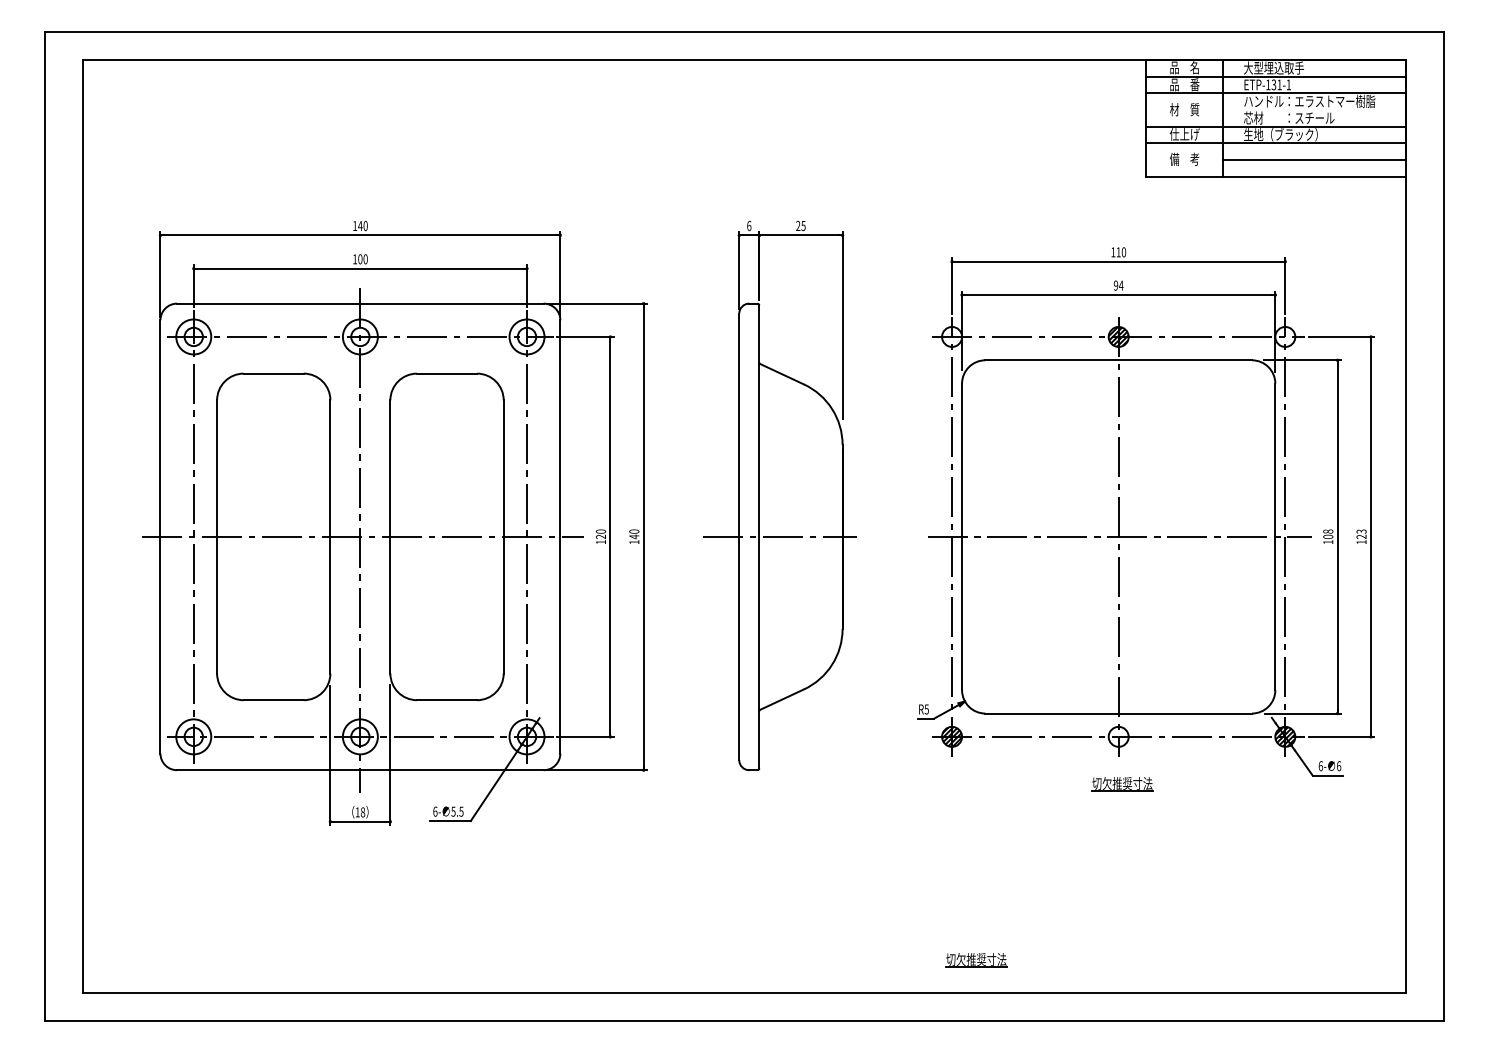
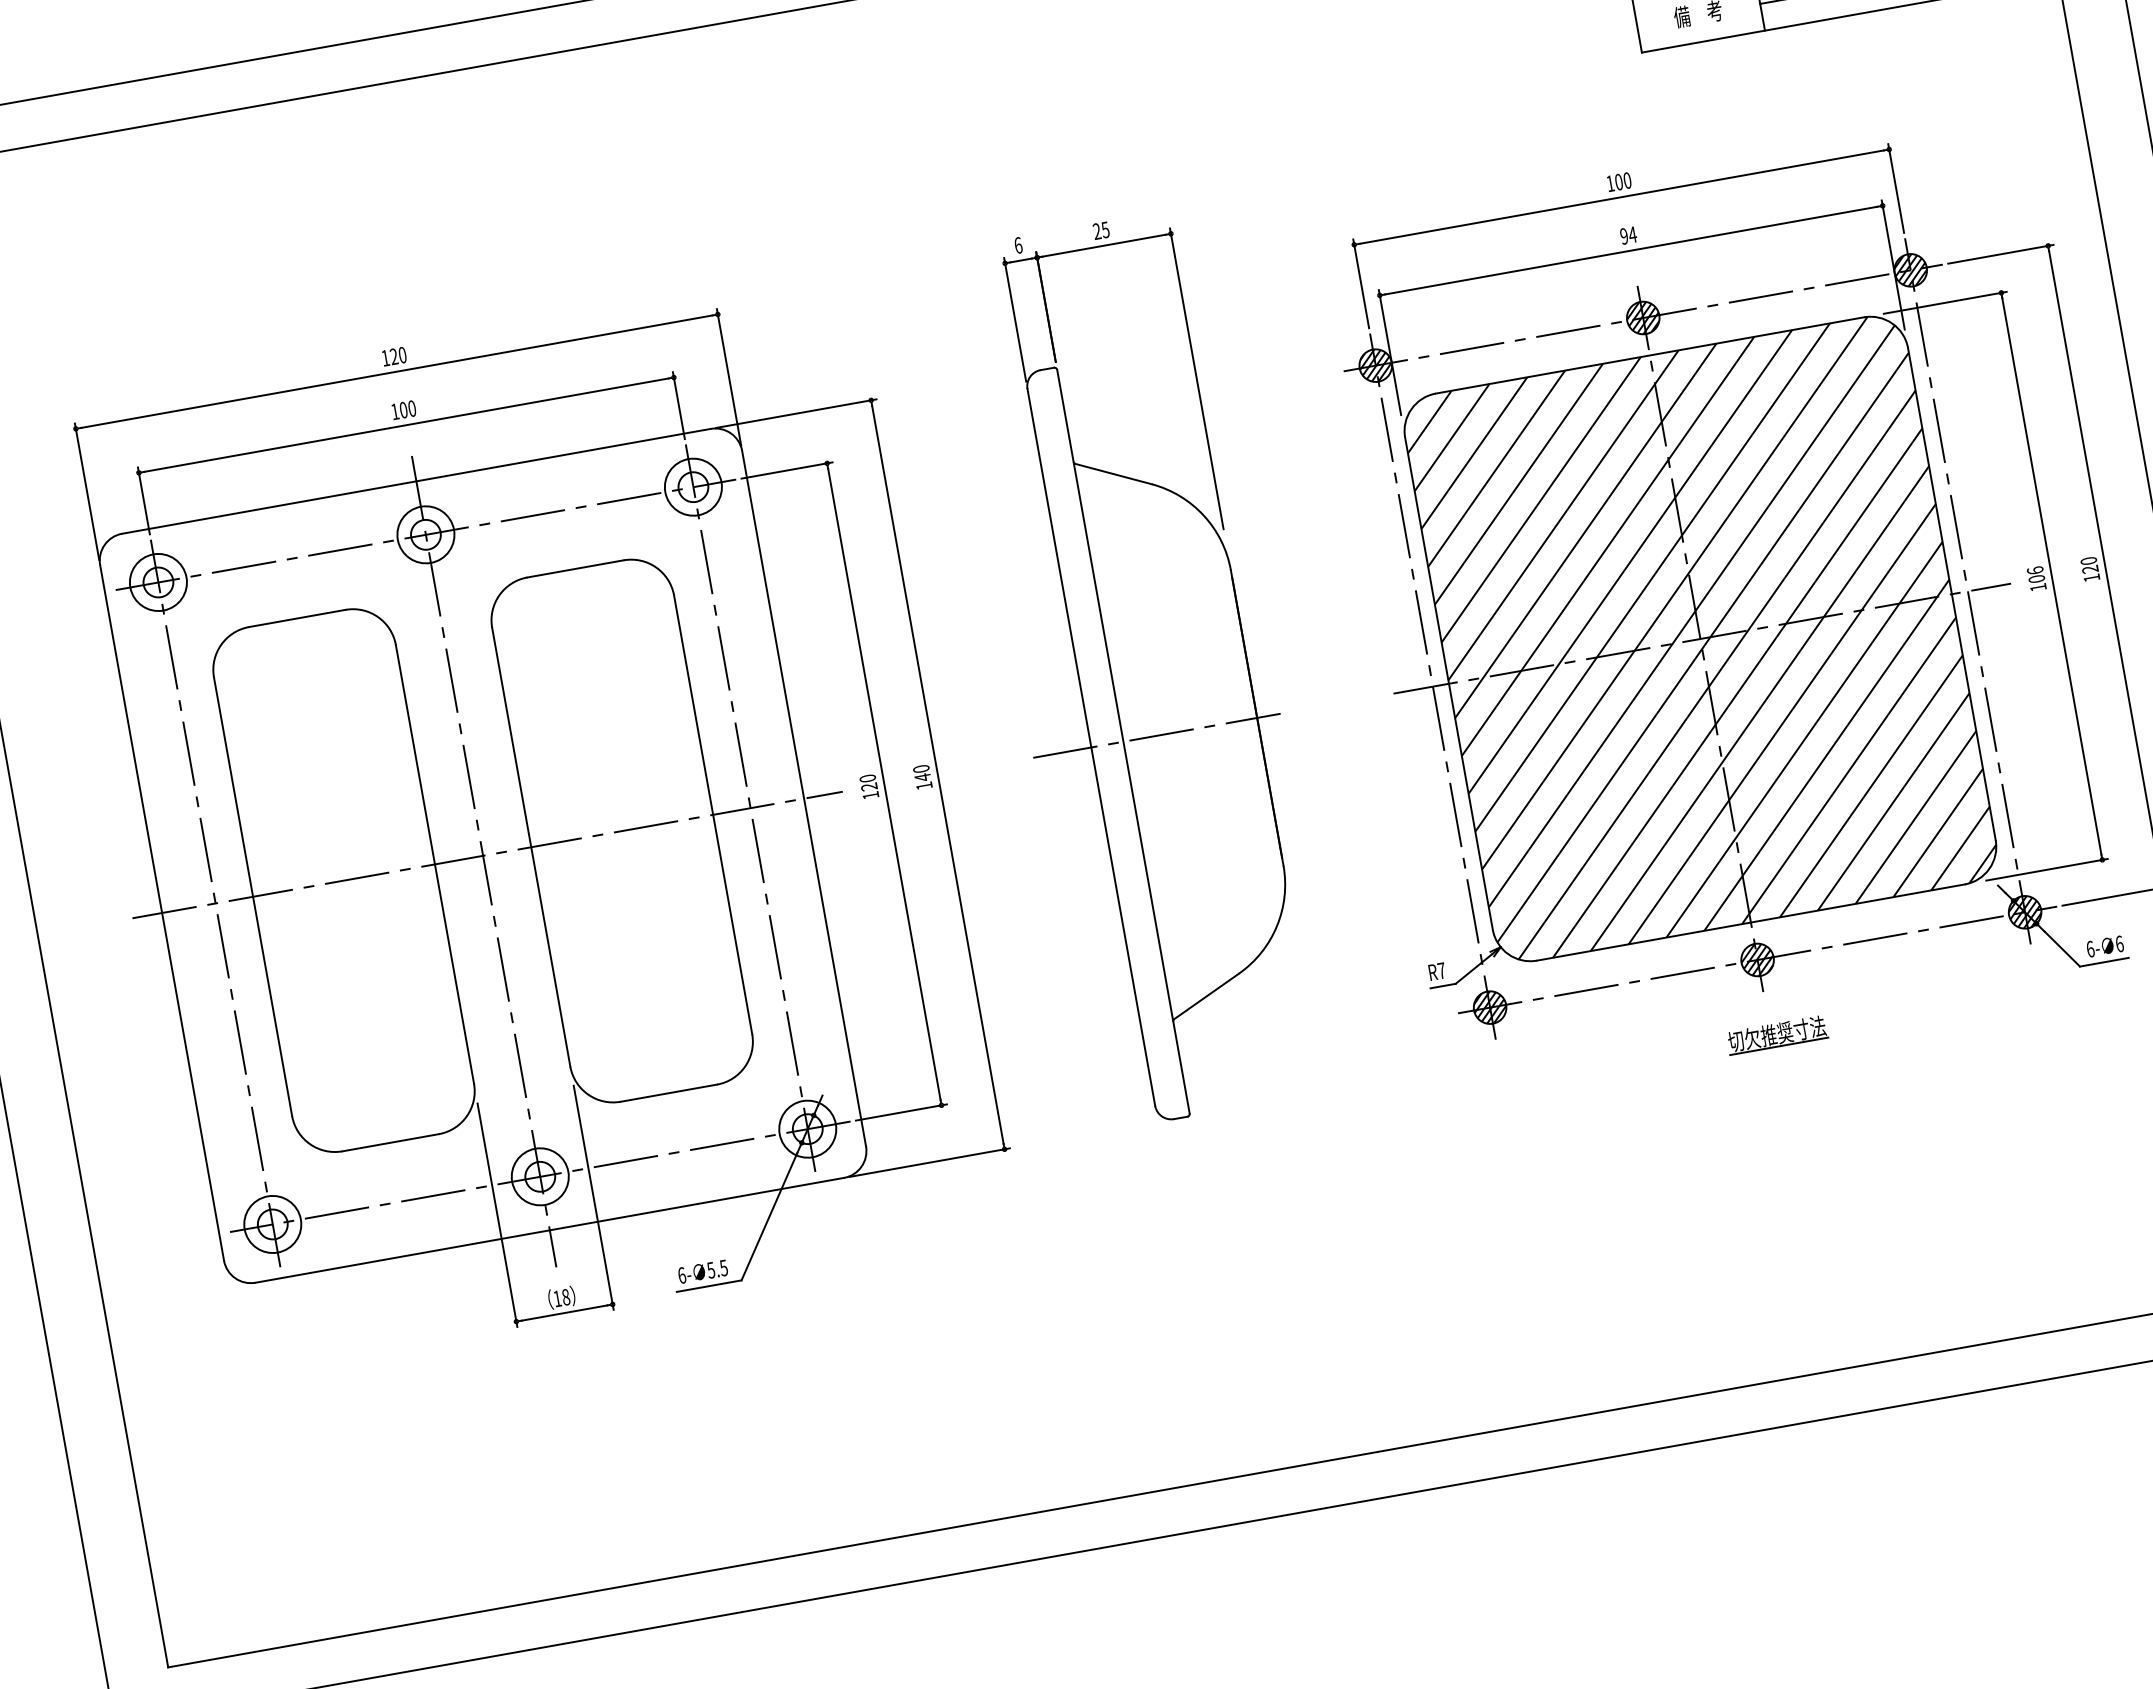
text: (360, 225) -> (394, 355), 140 -> 120
text: (1118, 252) -> (1618, 182), 110 -> 100
hatch: (952, 336) -> (1376, 364), added
hatch: (1285, 336) -> (1910, 269), added
text: (1328, 531) -> (2035, 570), 108 -> 106
text: (1361, 531) -> (2088, 560), 123 -> 120
hatch: (1118, 536) -> (1699, 638), added
text: (926, 709) -> (1441, 970), R5 -> R7
hatch: (1118, 736) -> (1757, 959), added
part: (976, 960) -> (1593, 1359), removed

